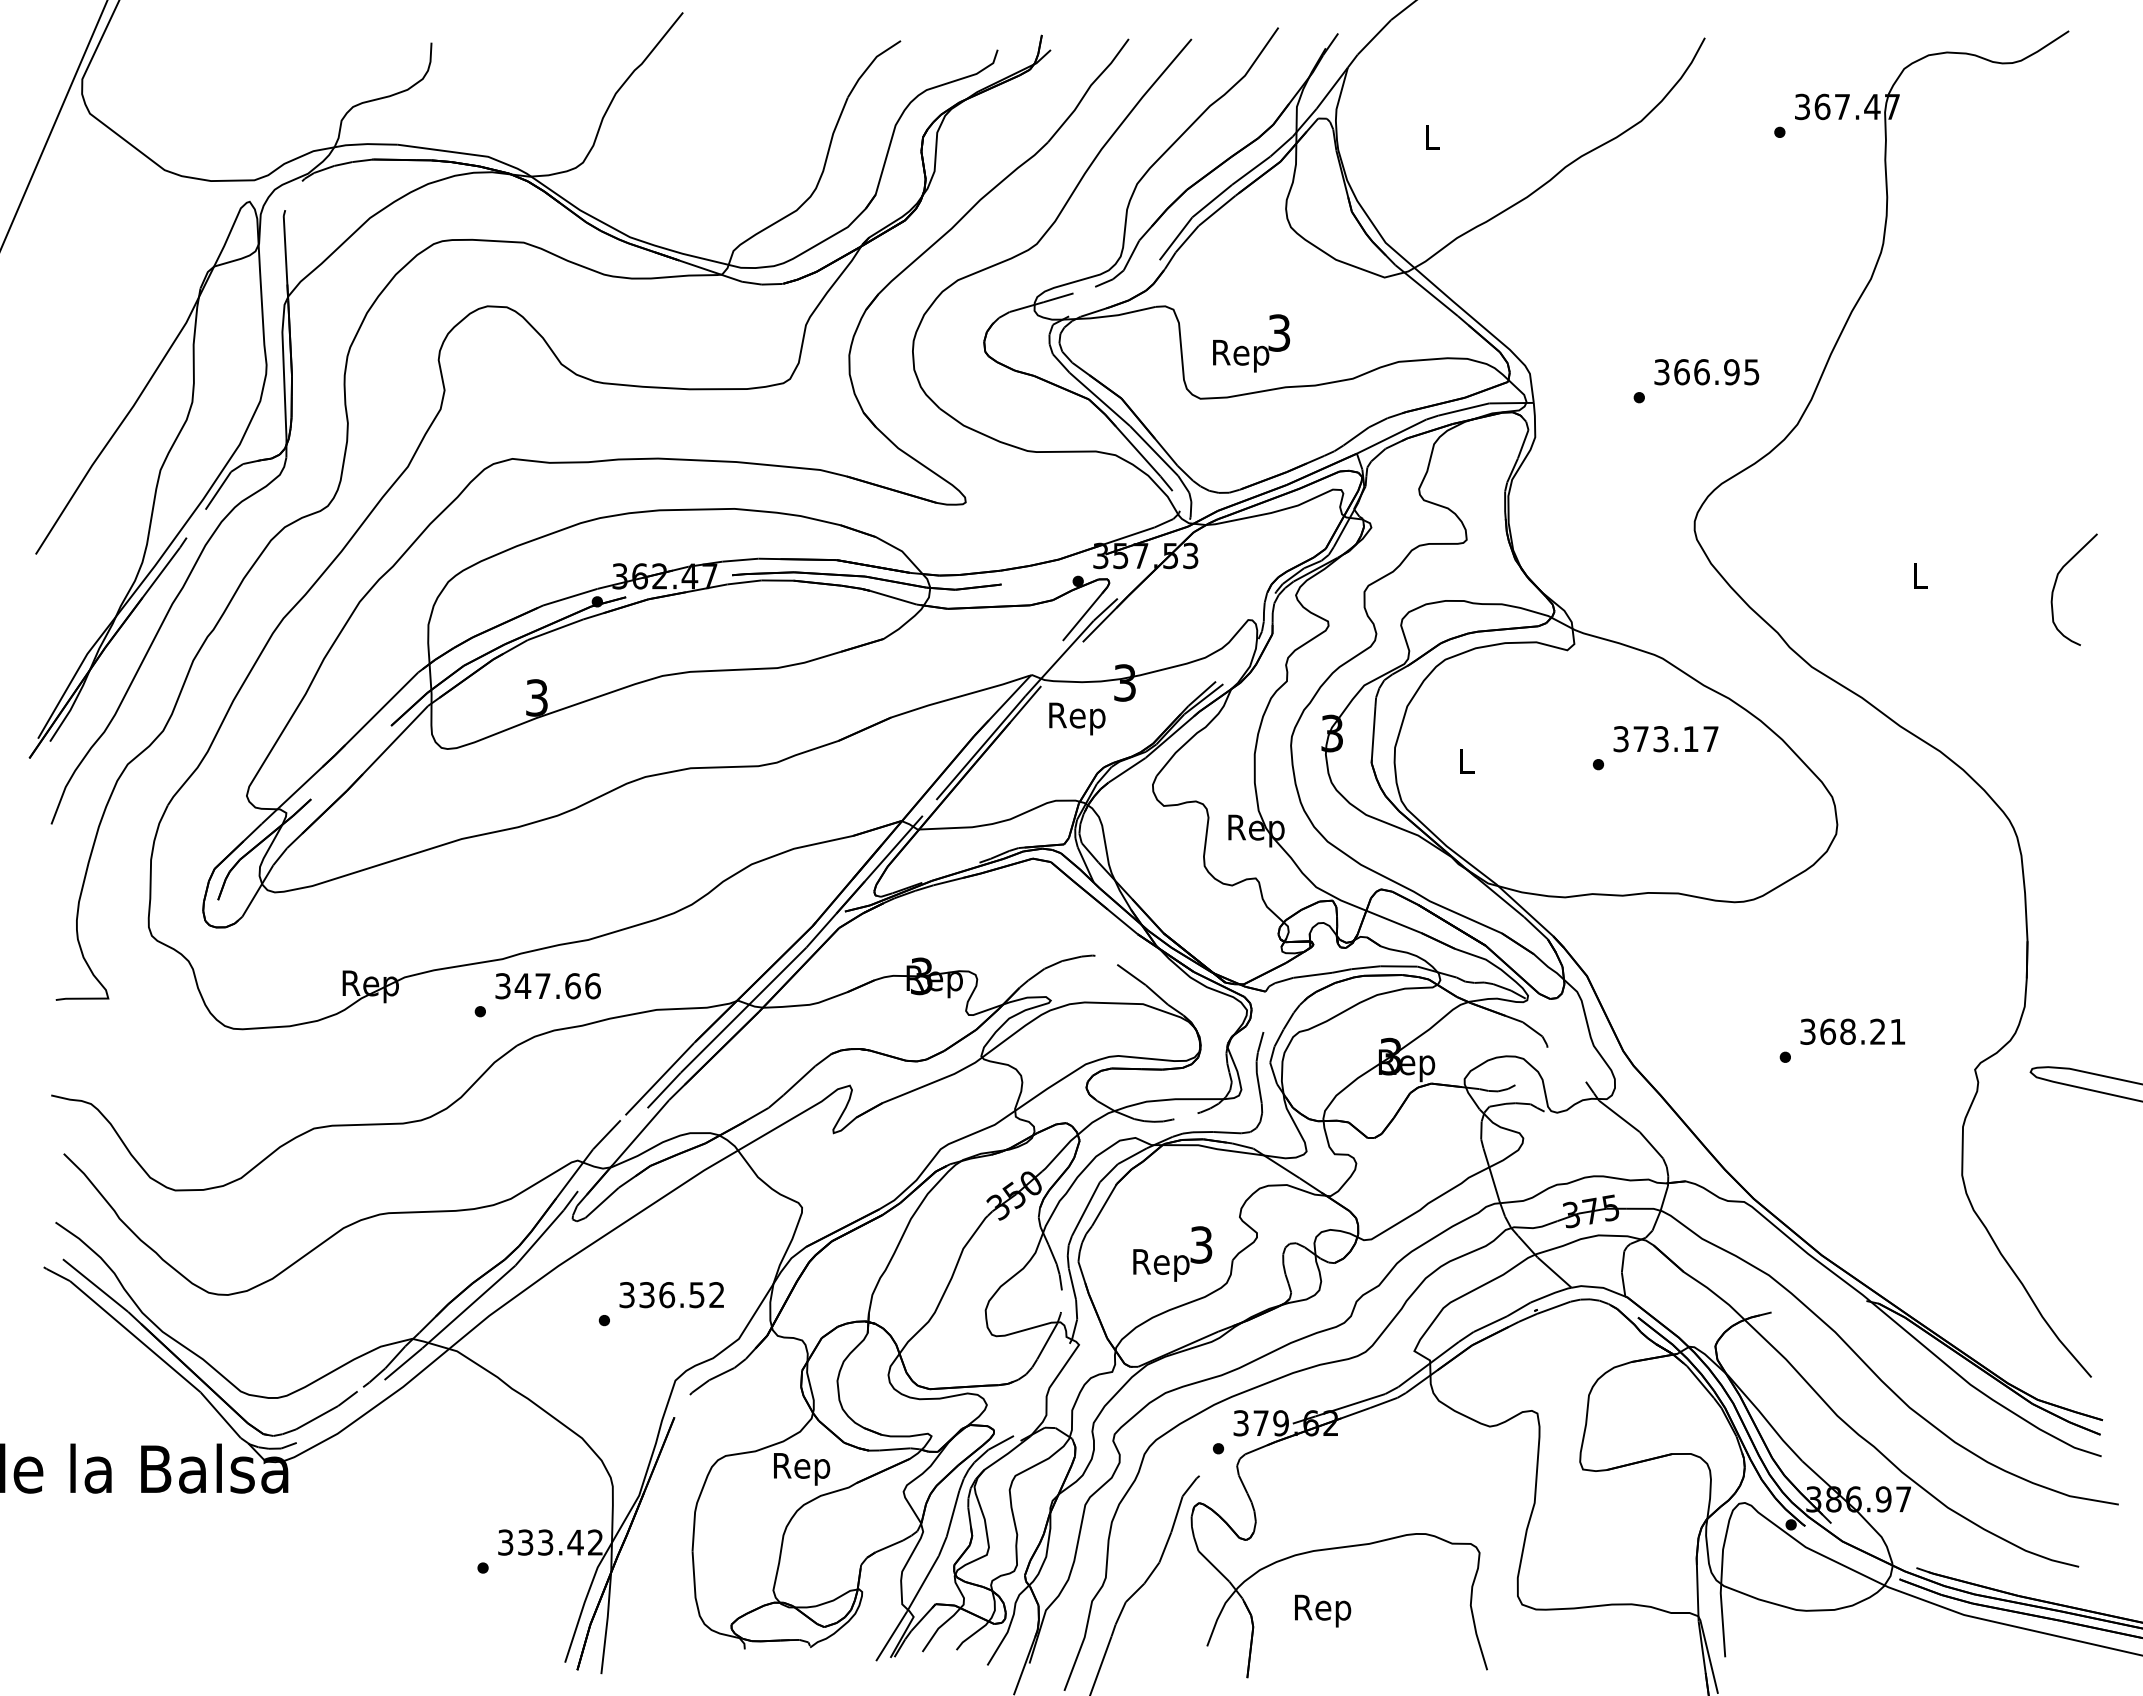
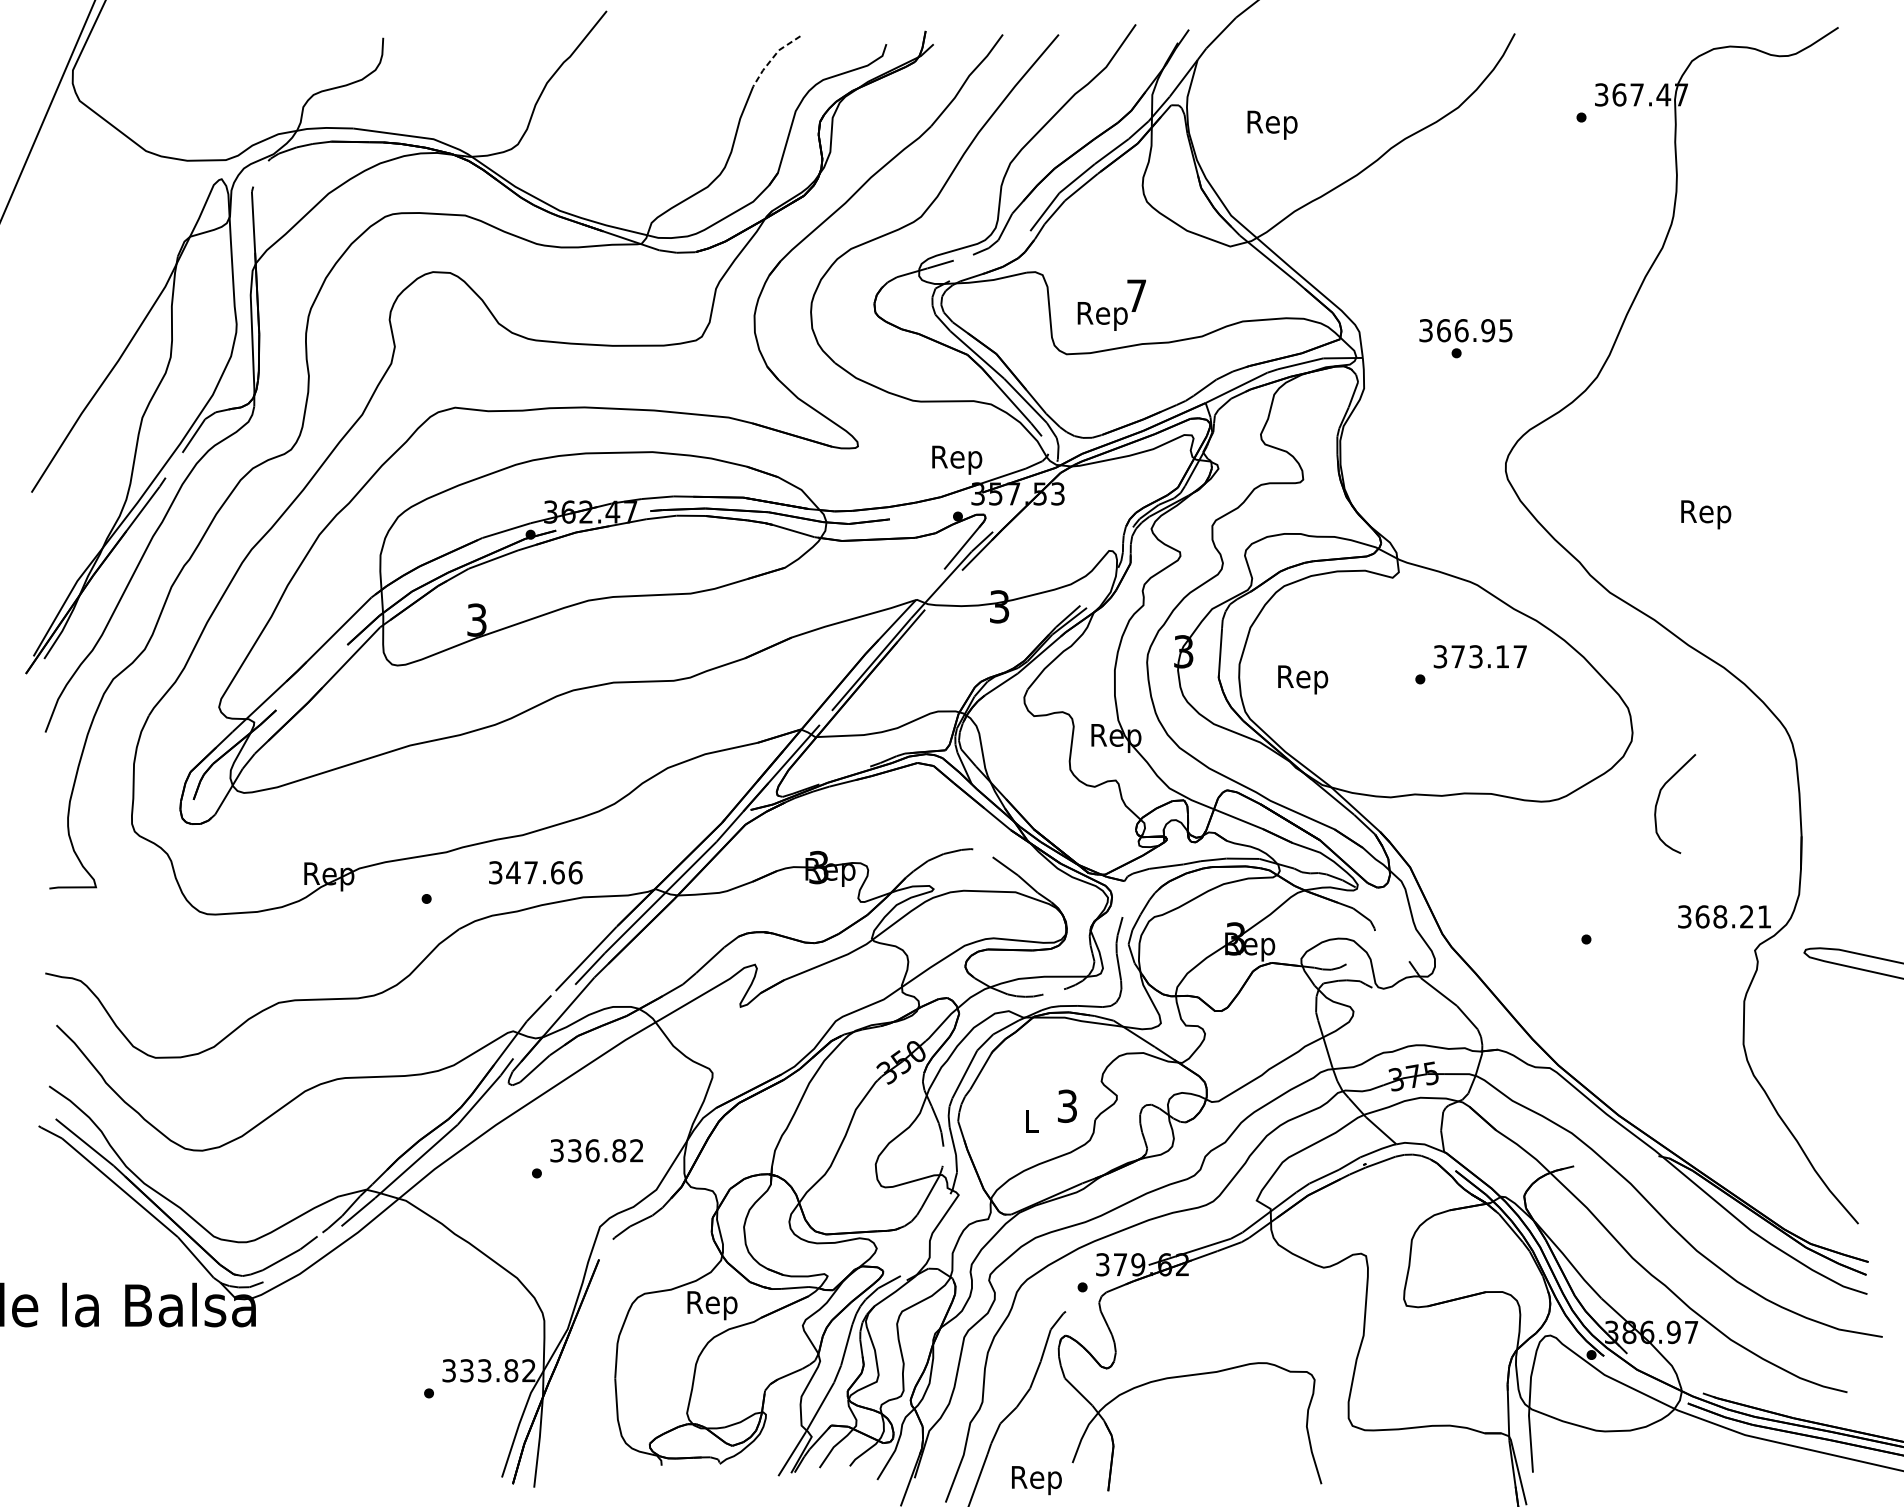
line: (869, 65) -> (772, 58), solid -> dashed
text: (1432, 140) -> (1272, 124), L -> Rep
text: (1279, 332) -> (1136, 295), 3 -> 7
text: (1706, 372) -> (1465, 330), moved
text: (1920, 579) -> (1706, 514), L -> Rep
curve: (2056, 583) -> (1659, 798), moved
text: (1077, 718) -> (957, 459), moved
text: (1466, 764) -> (1303, 679), L -> Rep
text: (547, 986) -> (535, 873), moved
text: (1852, 1031) -> (1724, 916), moved
text: (1161, 1265) -> (1031, 1124), Rep -> L
text: (696, 1295) -> (618, 1151), 336.52 -> 336.82
text: (575, 1542) -> (511, 1370), 333.42 -> 333.82
text: (1323, 1610) -> (1037, 1480), moved

